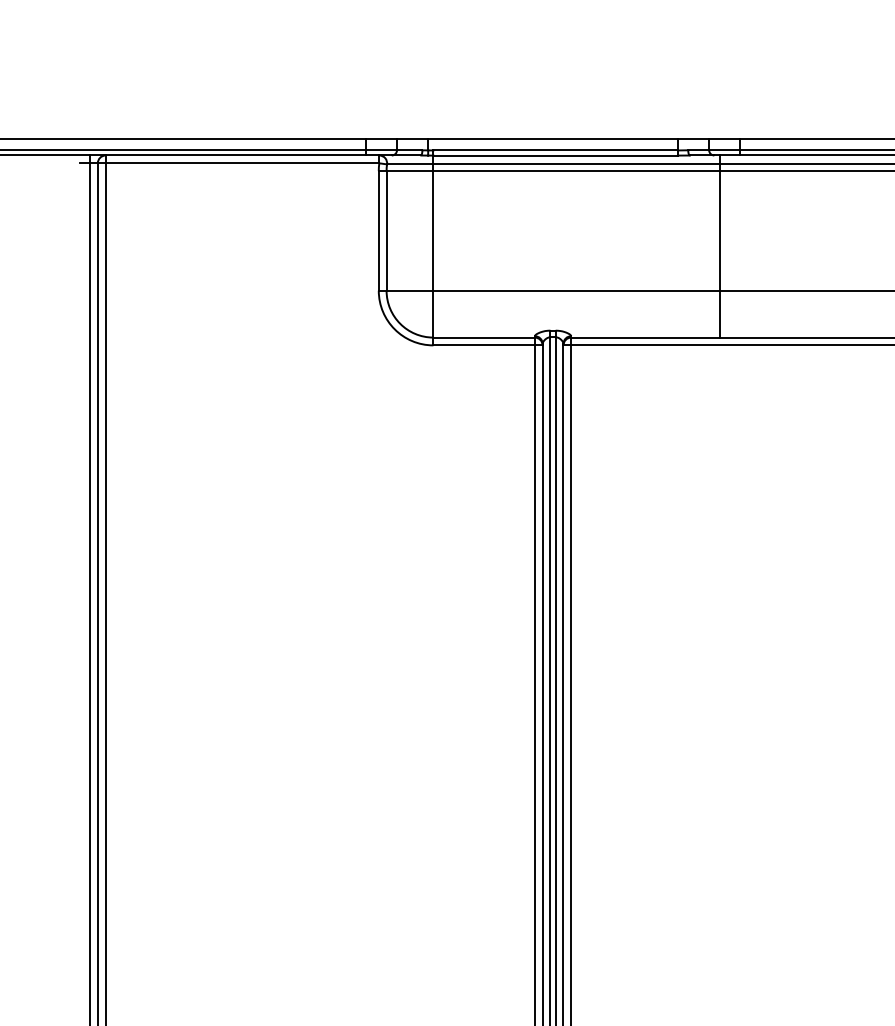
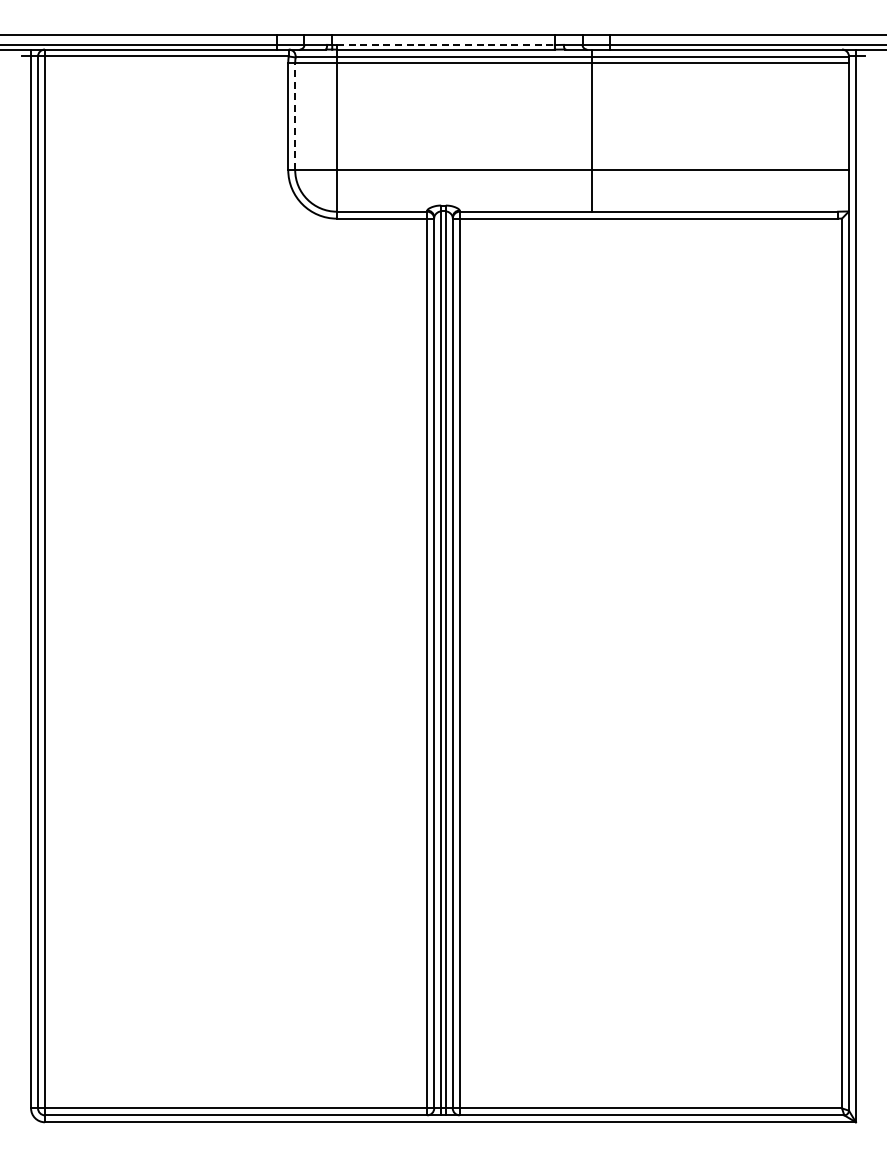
line: (555, 150) -> (445, 45), solid -> dashed
line: (386, 230) -> (295, 116), solid -> dashed

